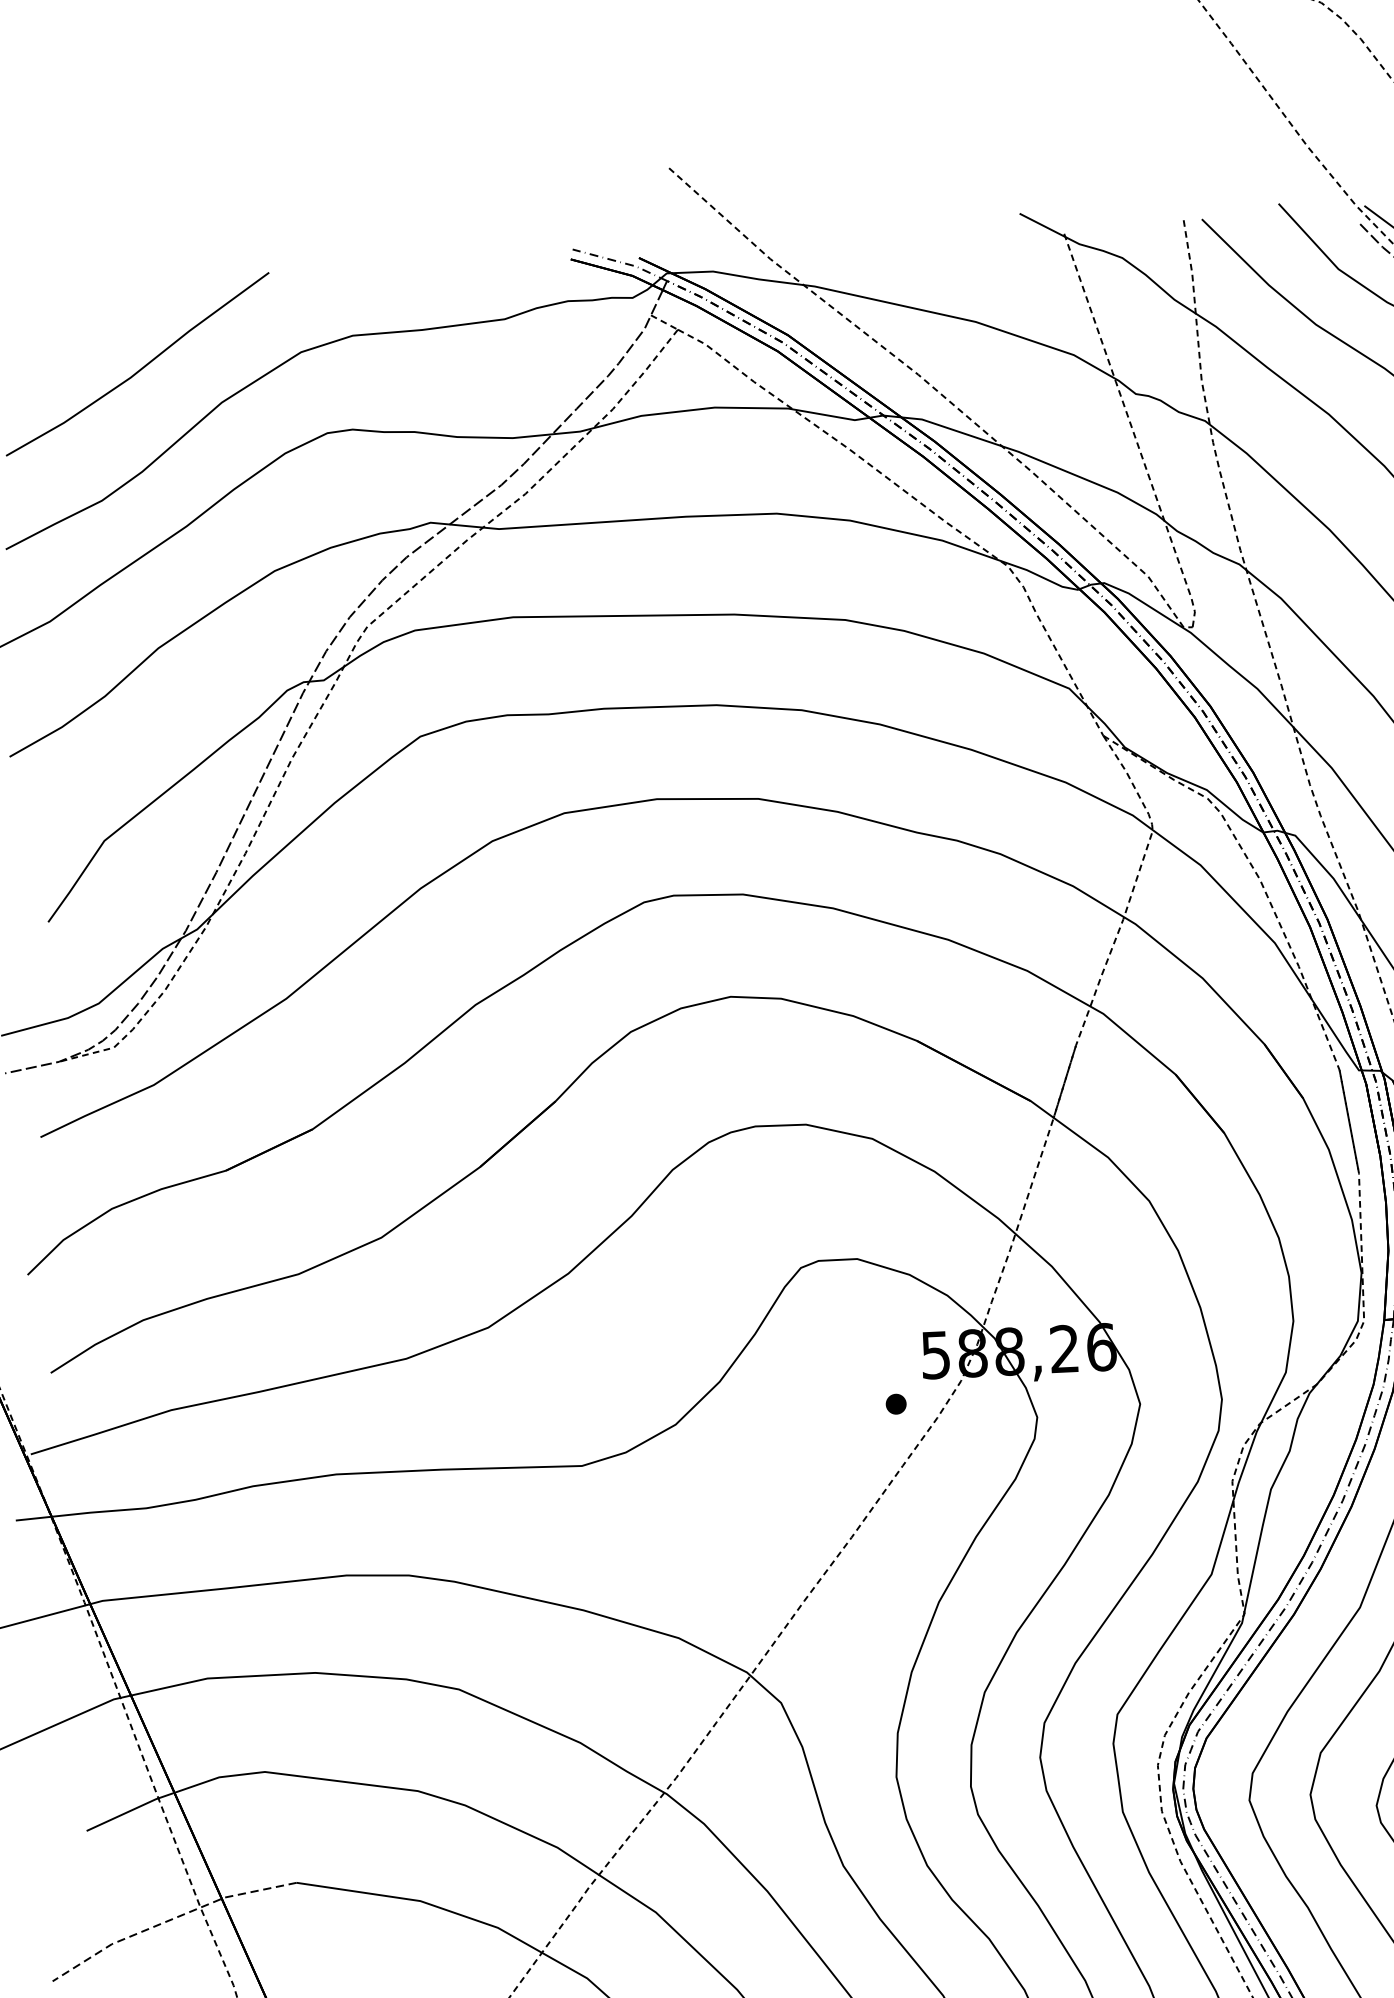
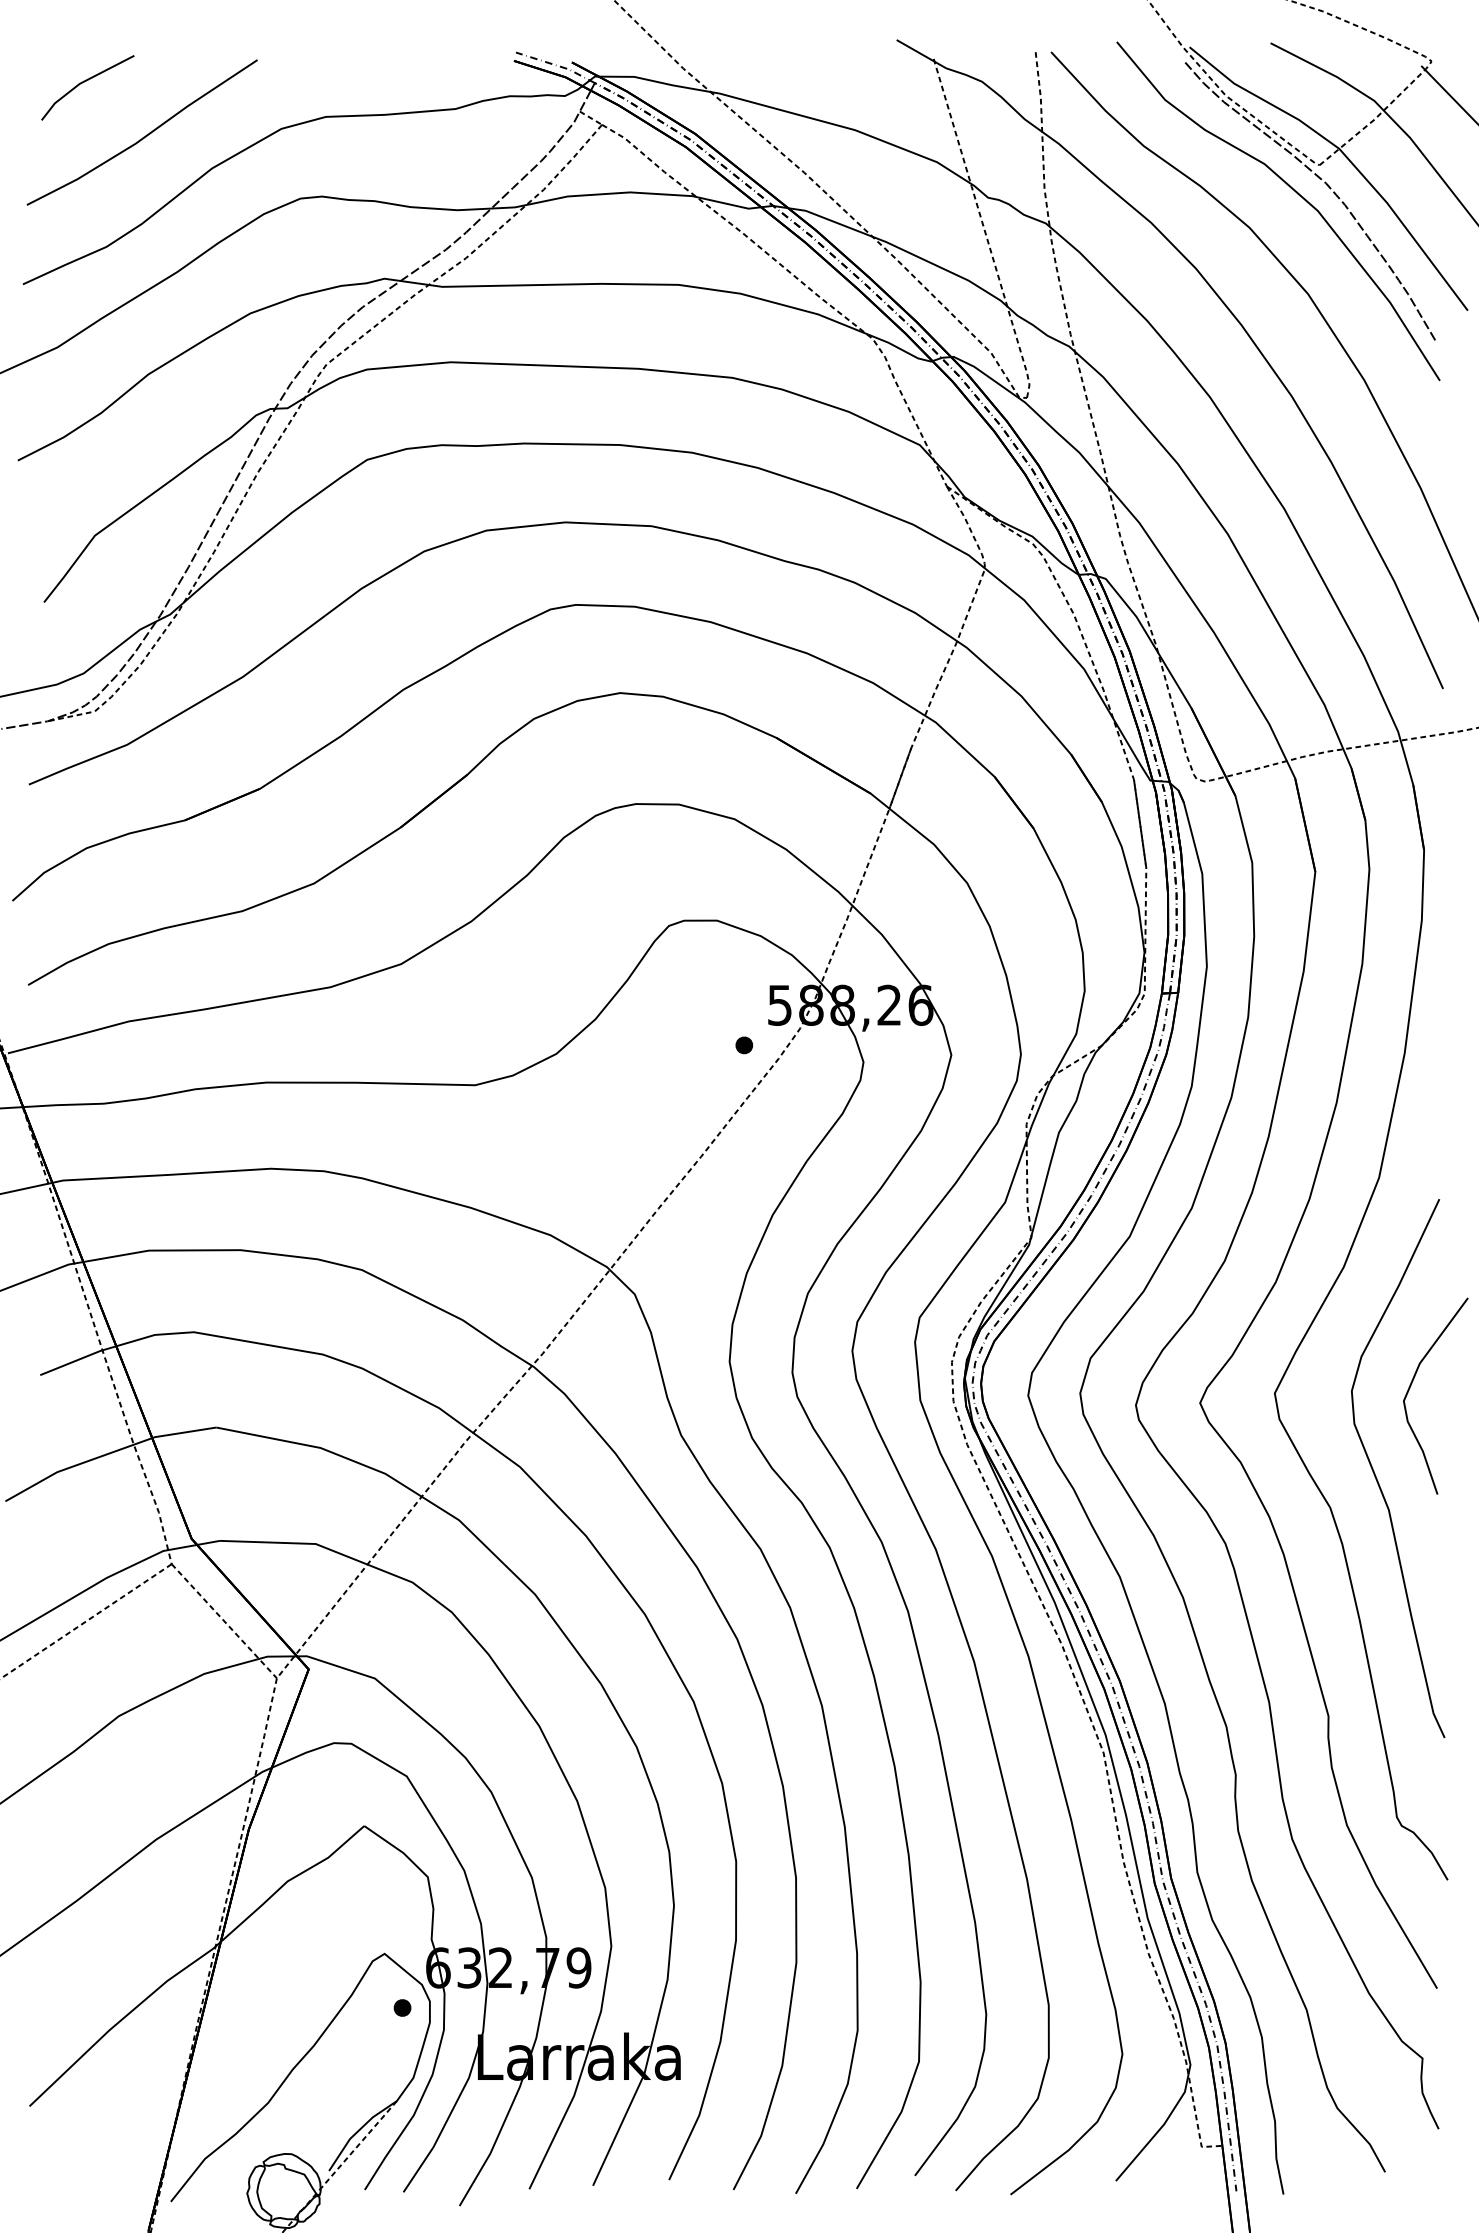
line: (66, 308) -> (84, 82), added
line: (168, 1920) -> (106, 1454), dashed -> solid

